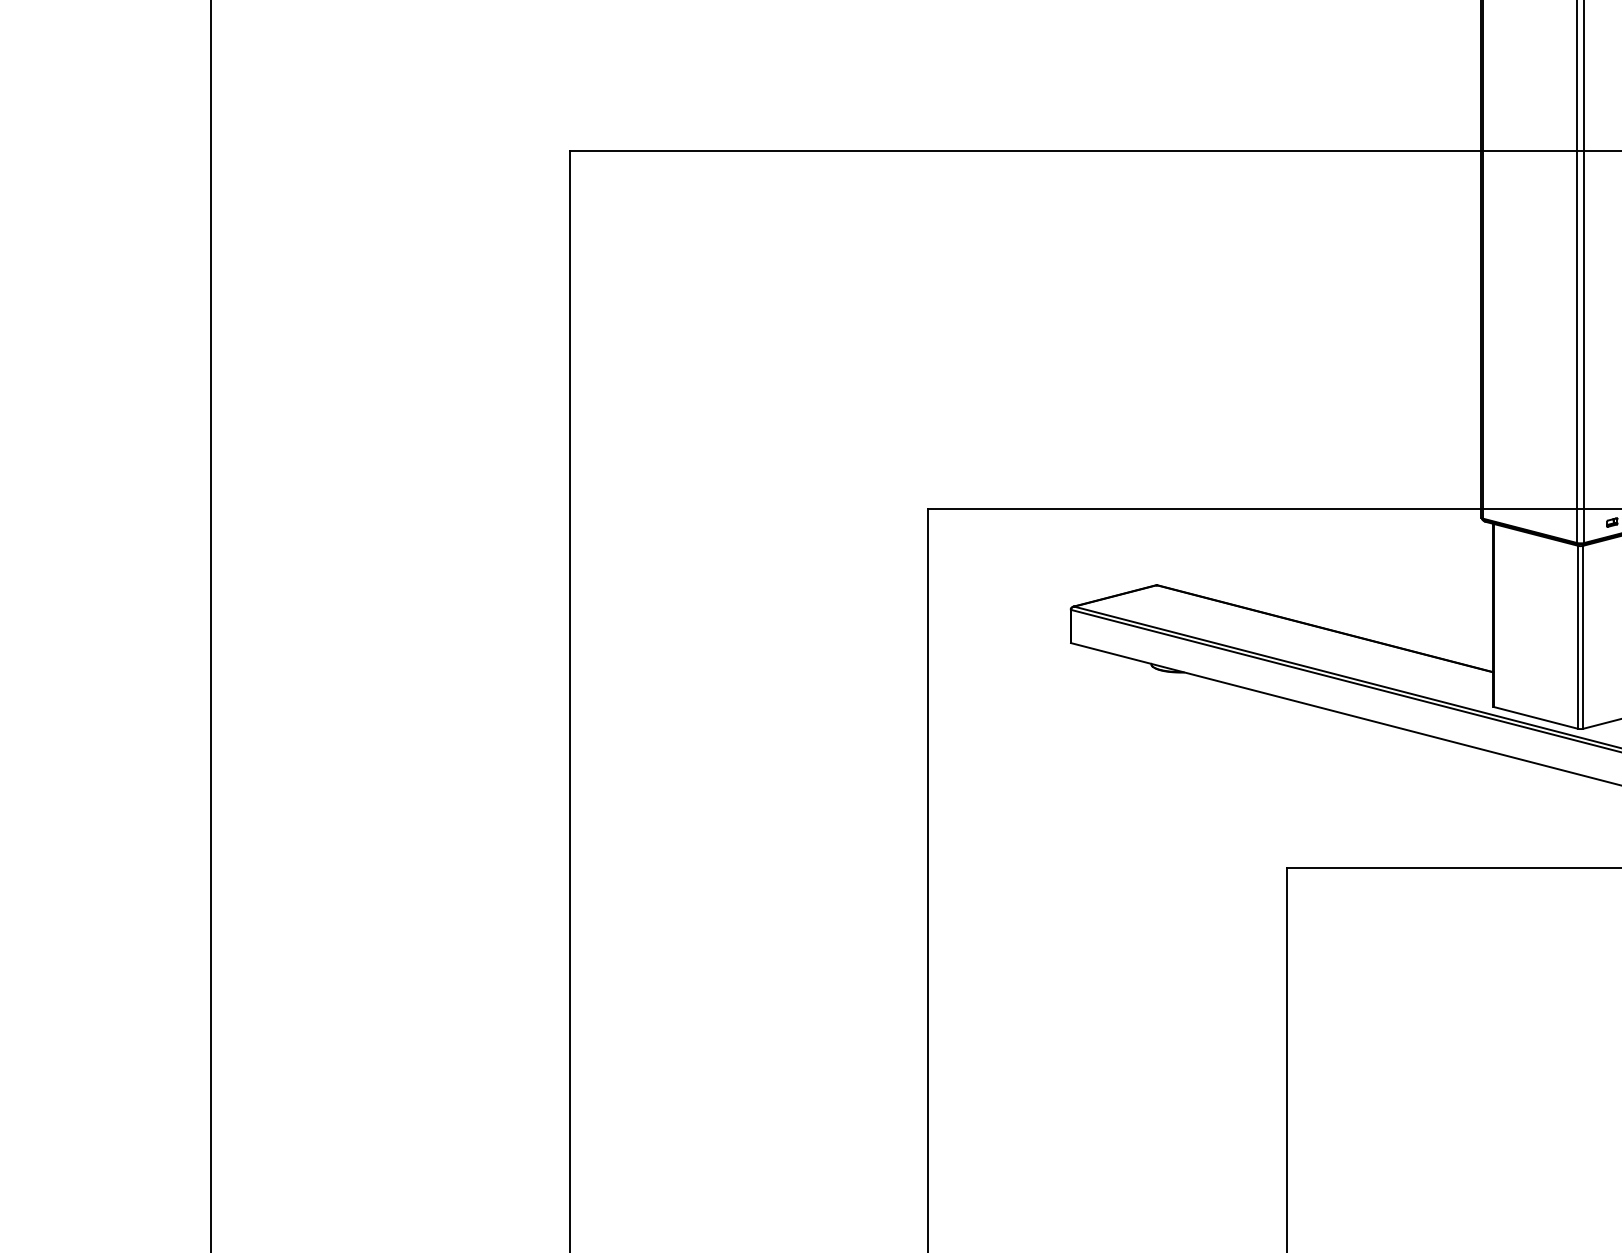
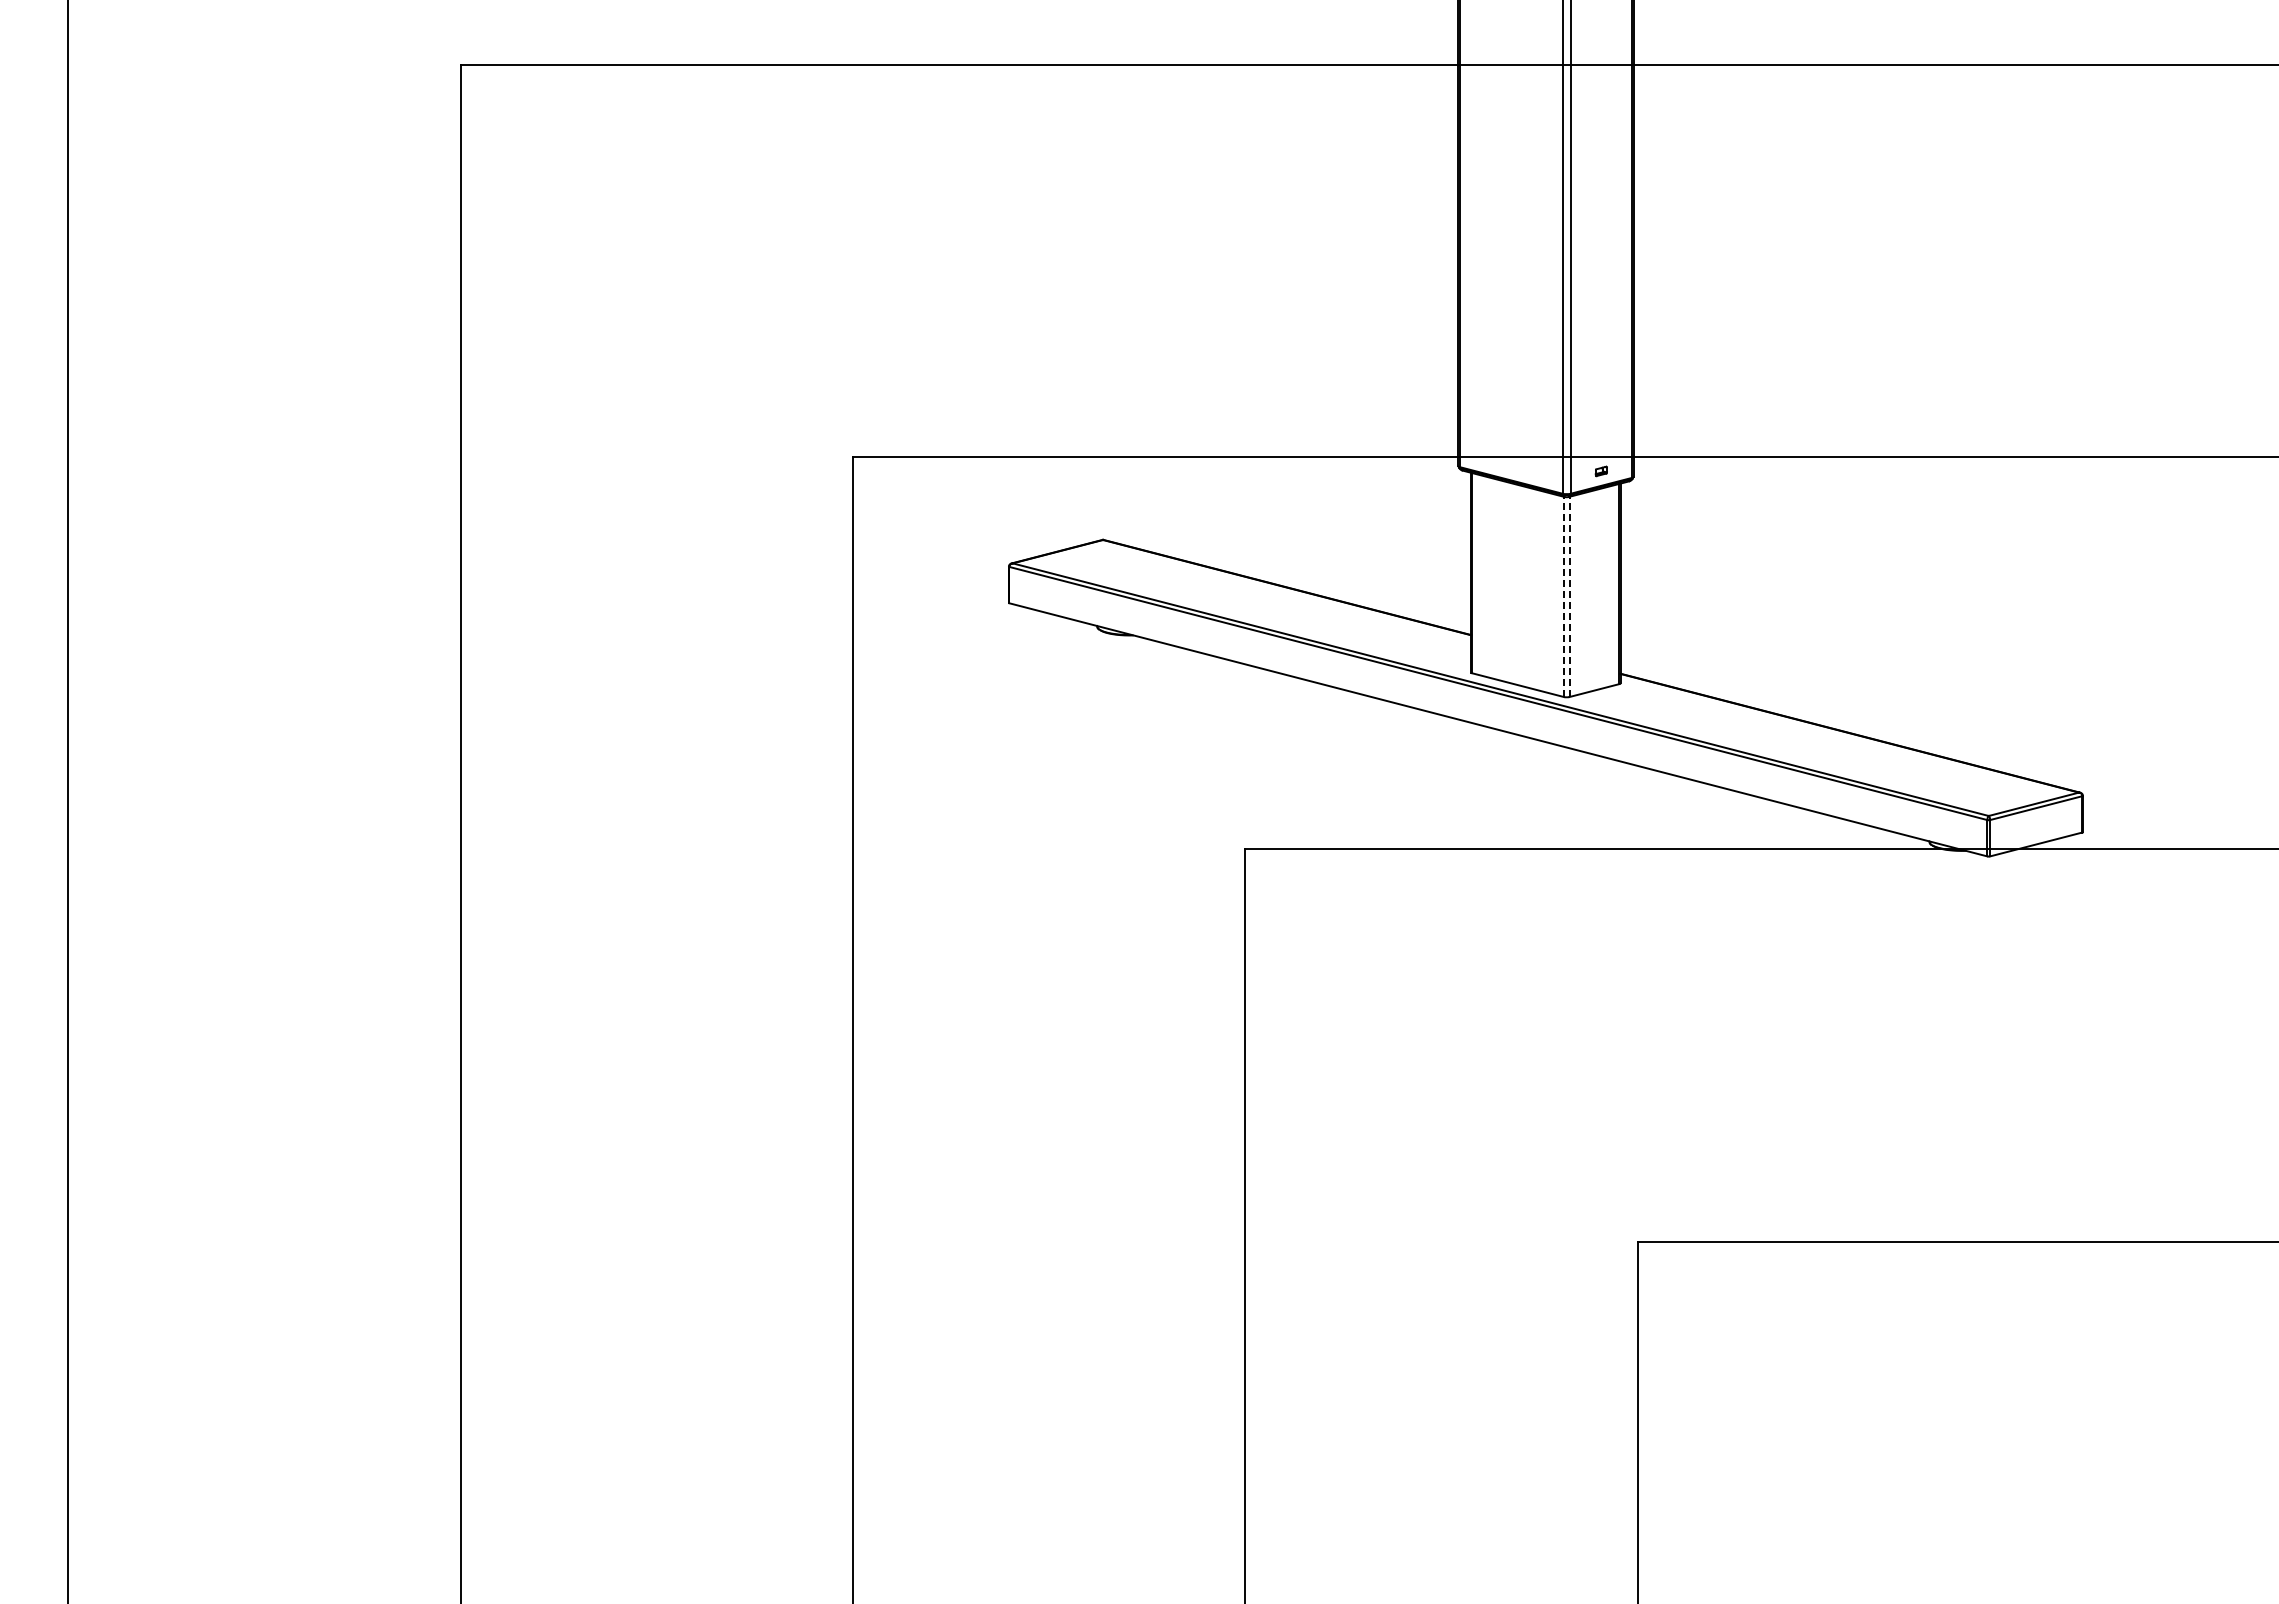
line: (1577, 636) -> (1563, 596), solid -> dashed
line: (1583, 636) -> (1569, 596), solid -> dashed

